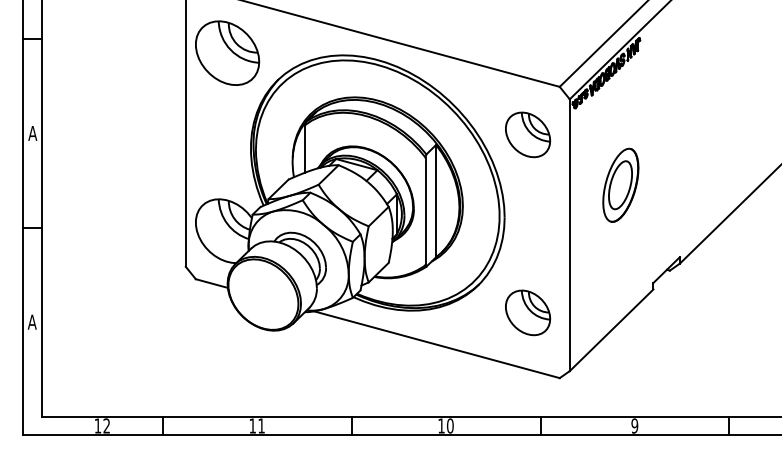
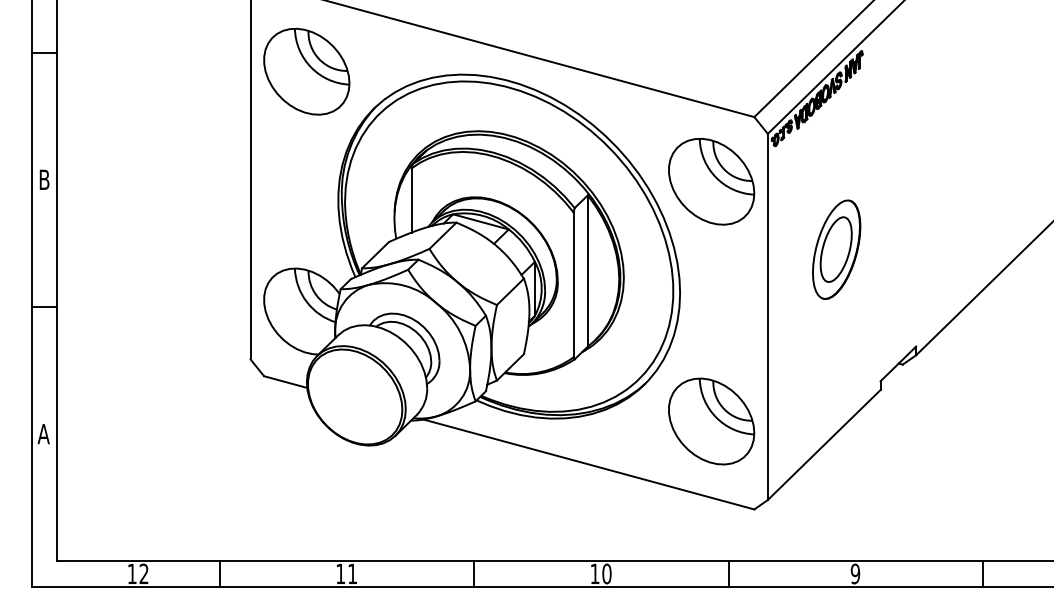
text: (32, 133) -> (44, 179), A -> B
part: (527, 134) -> (710, 181), size x1.43
part: (527, 312) -> (710, 421), size x1.43

